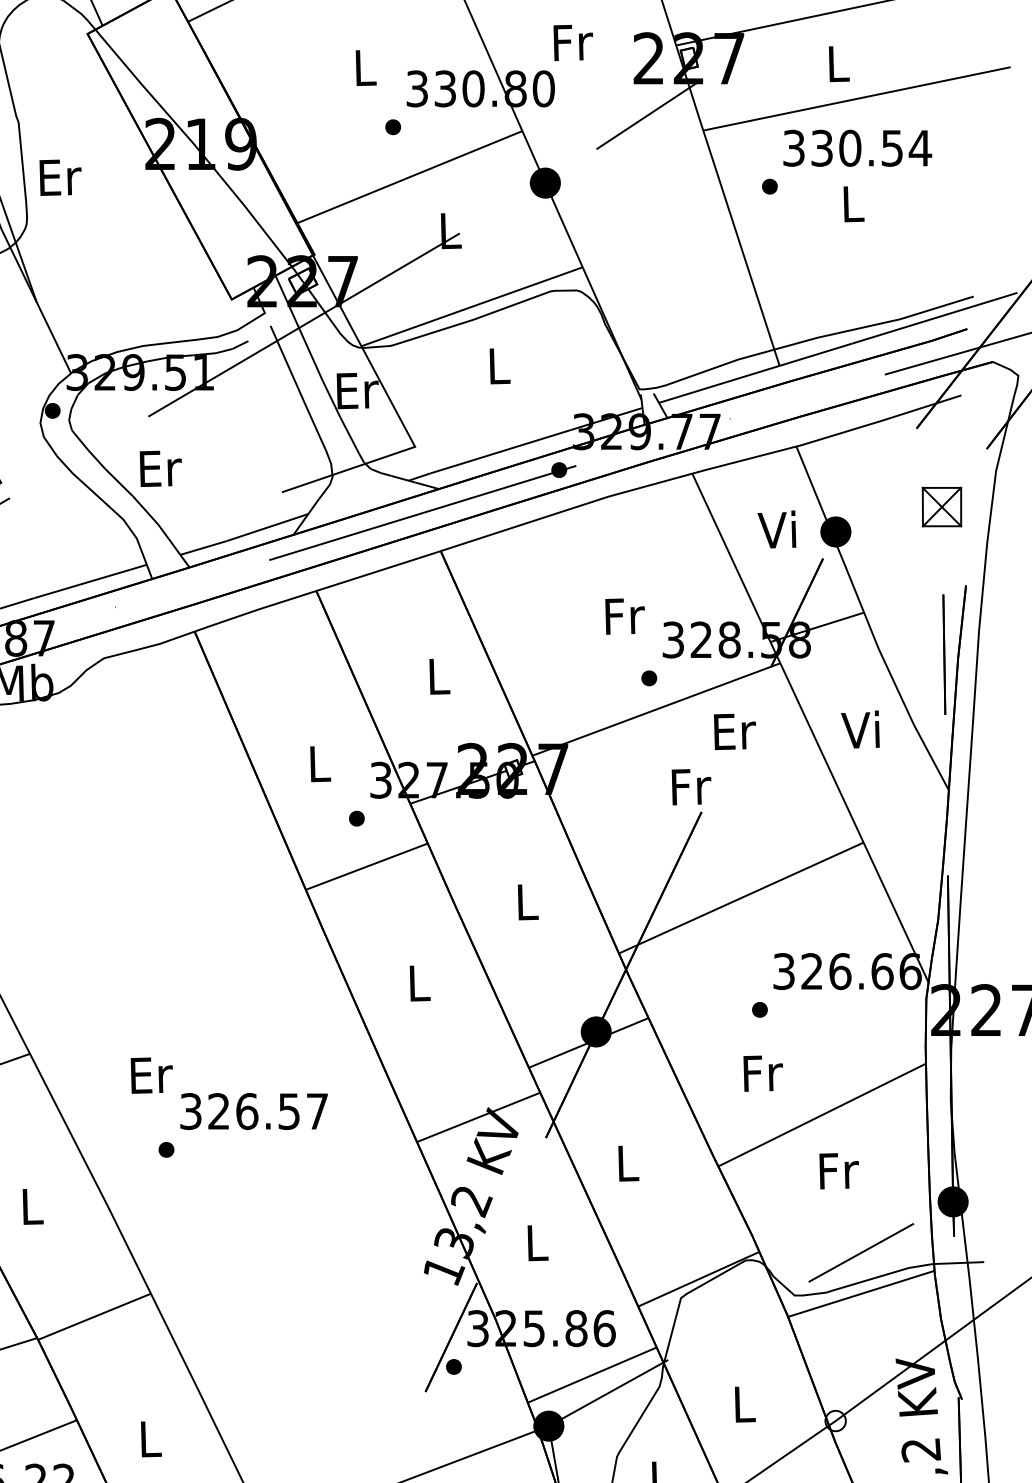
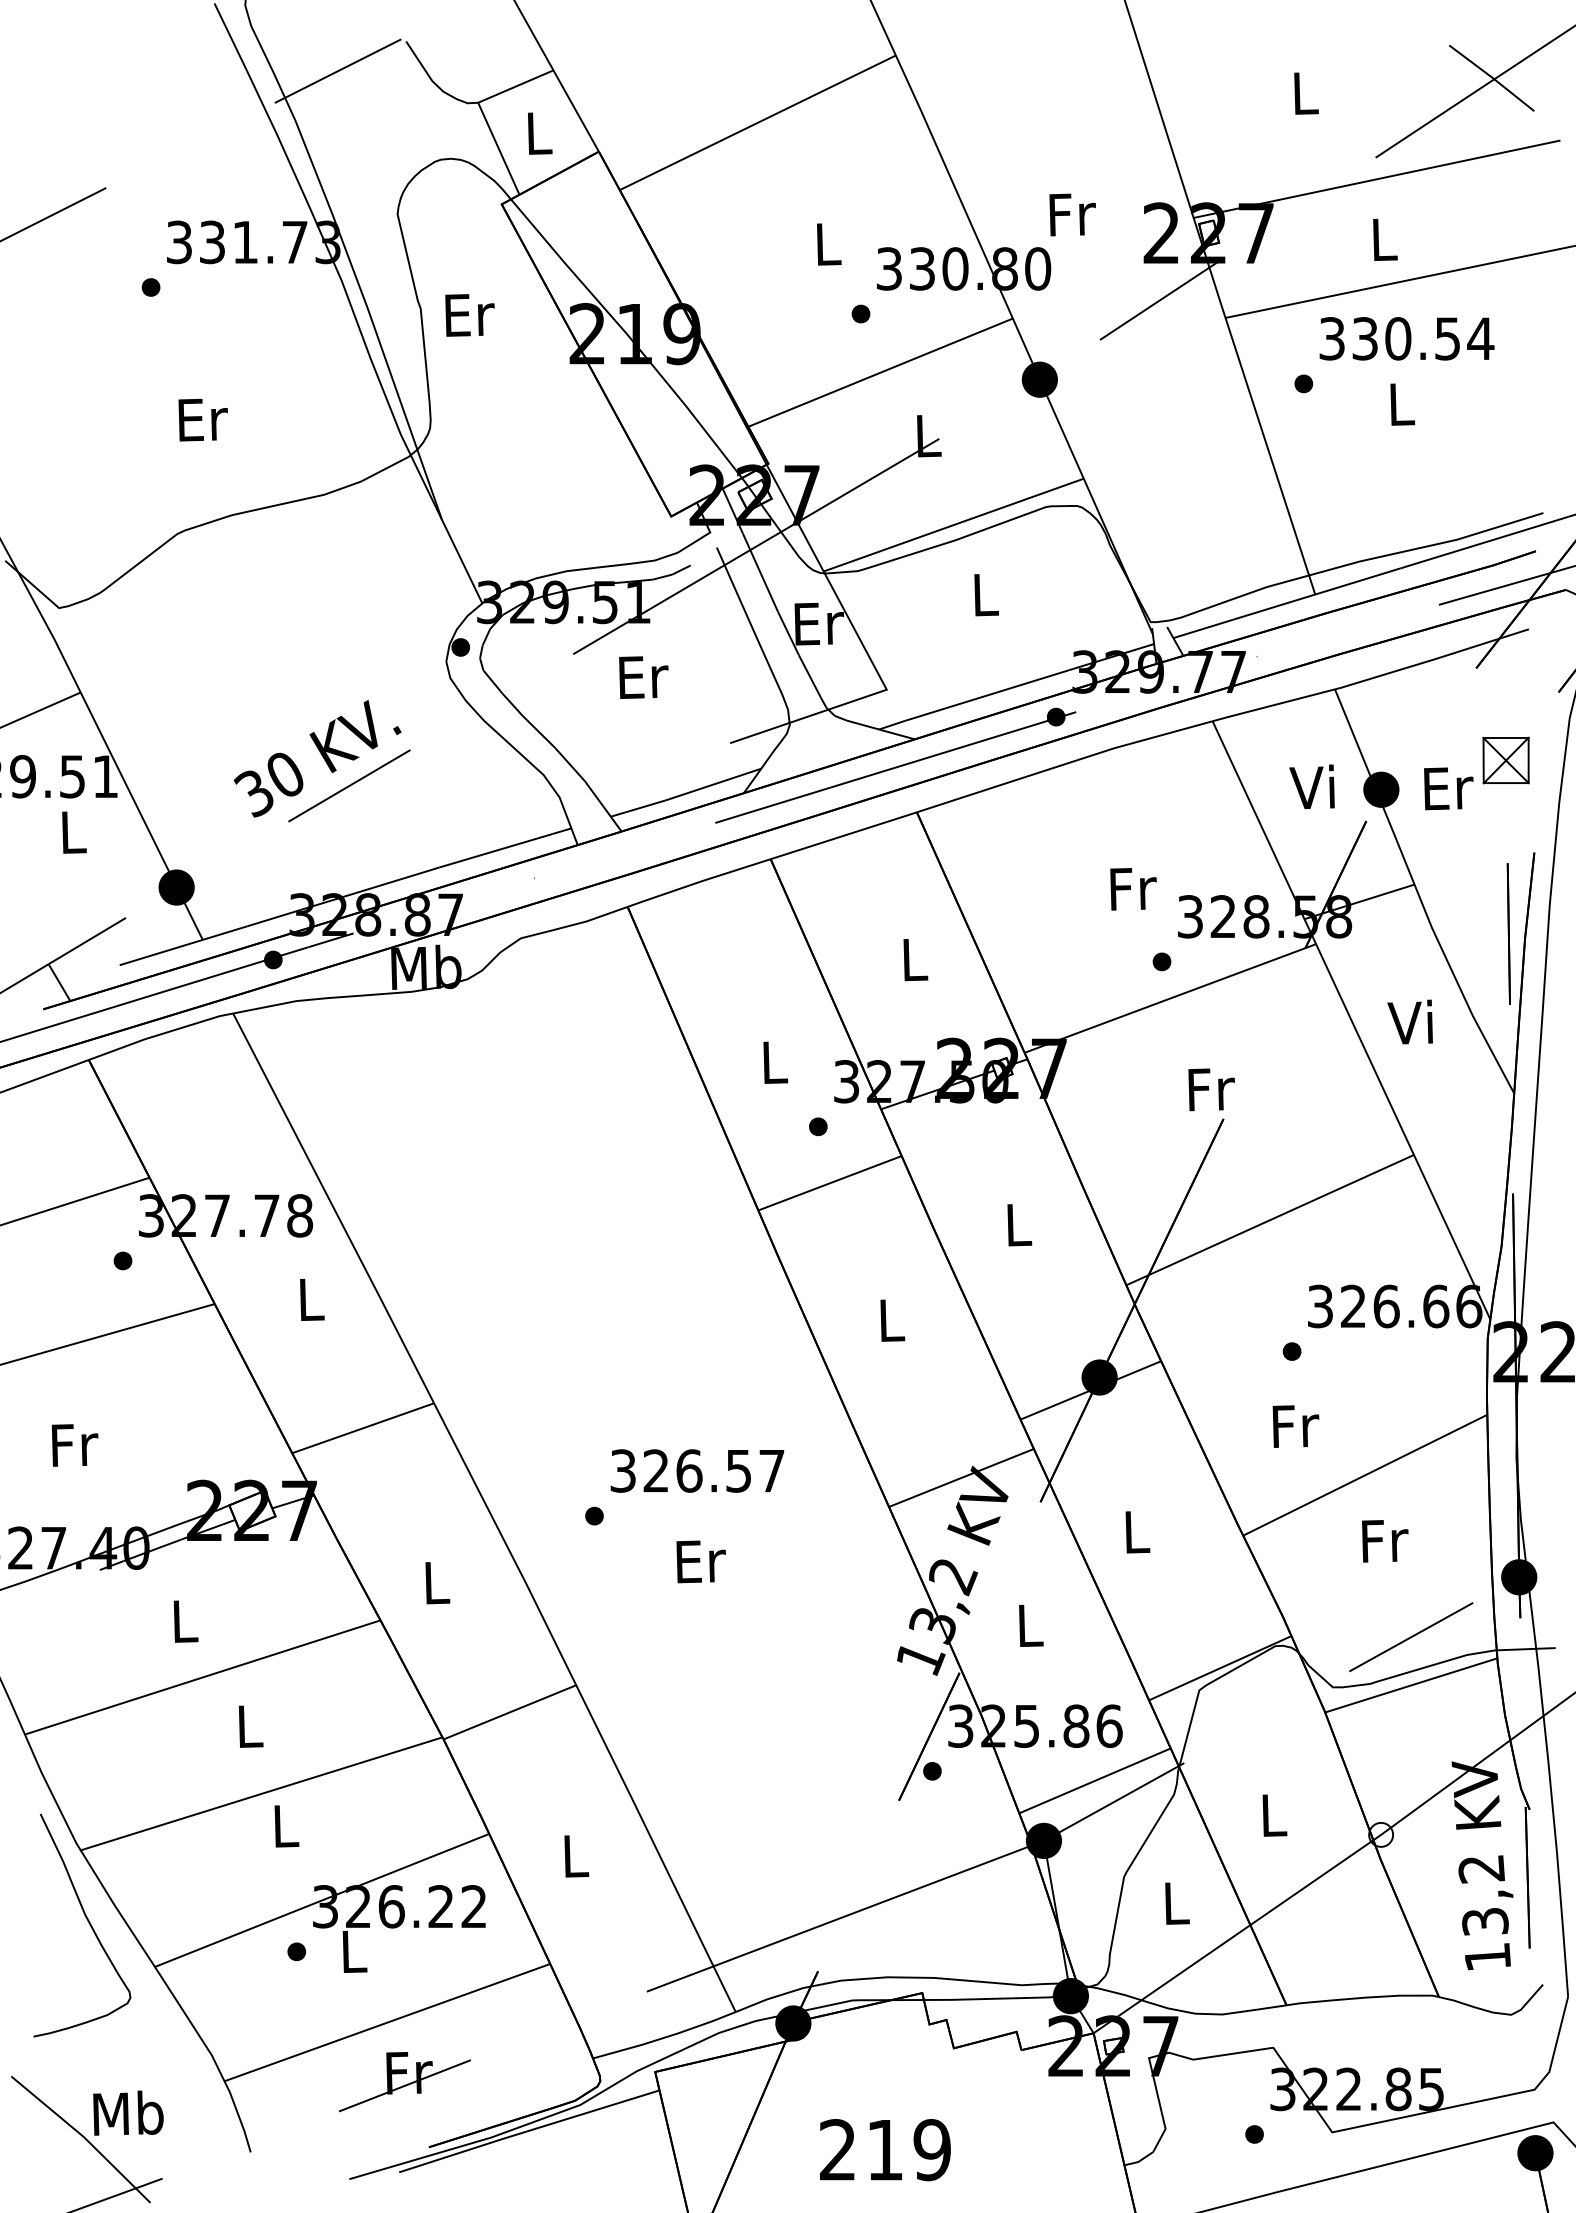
text: (60, 177) -> (469, 315), moved
text: (160, 468) -> (643, 677), moved
text: (734, 731) -> (1448, 788), moved
text: (151, 1075) -> (700, 1561), moved

